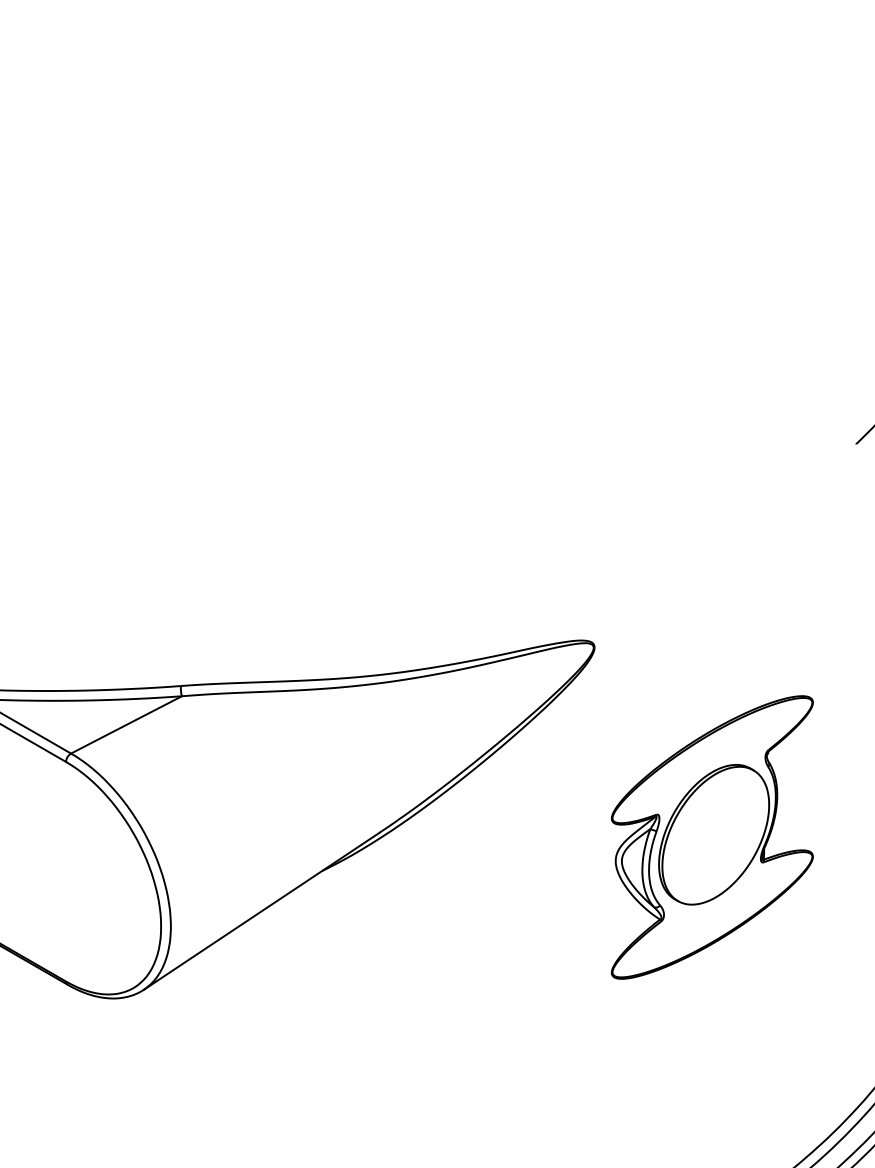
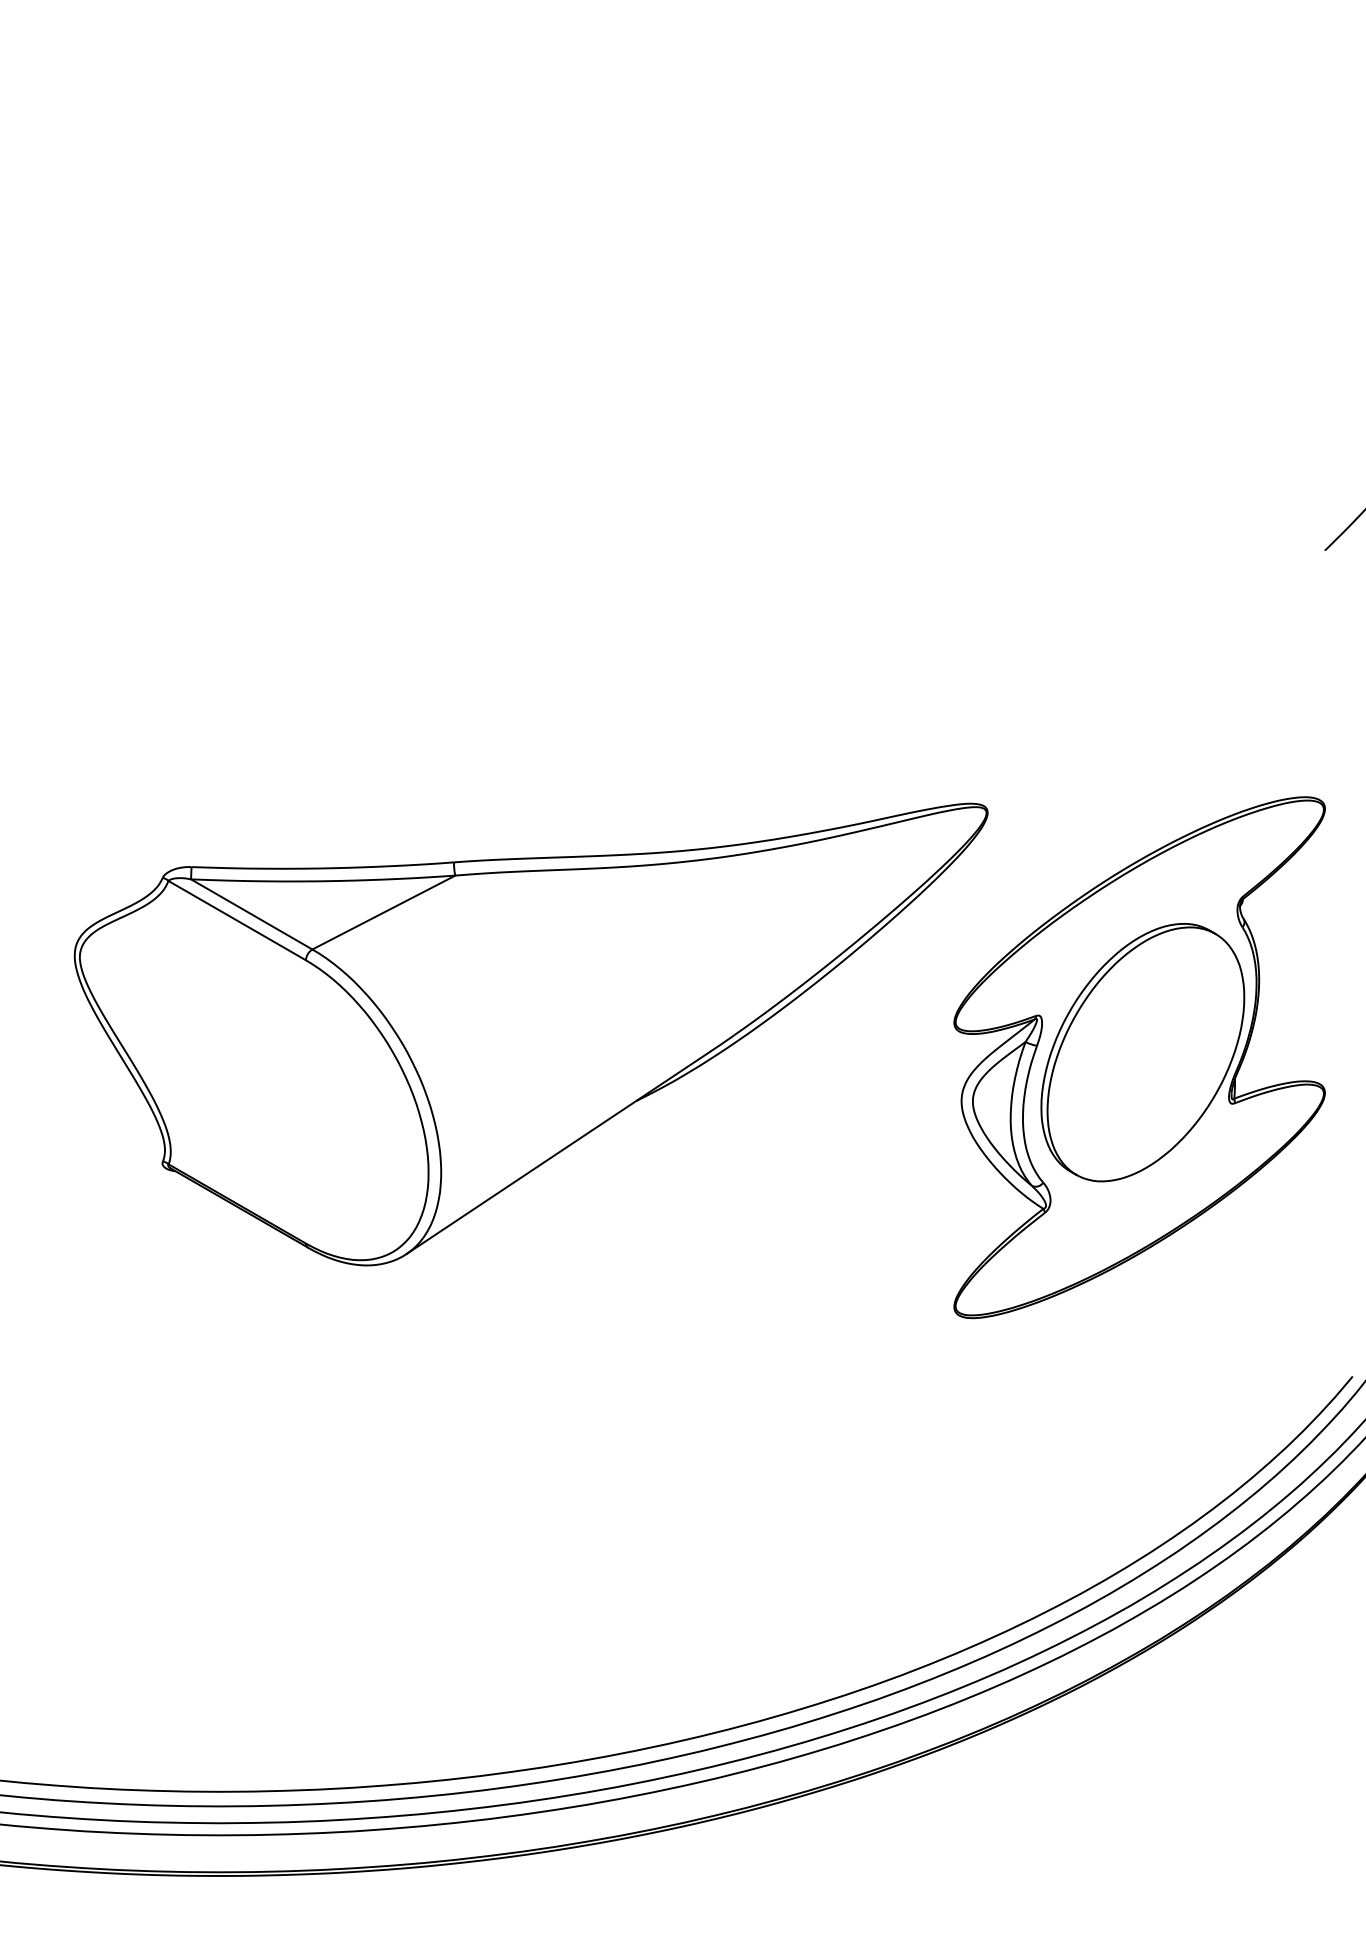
part: (712, 837) -> (1139, 1057), size x1.43

